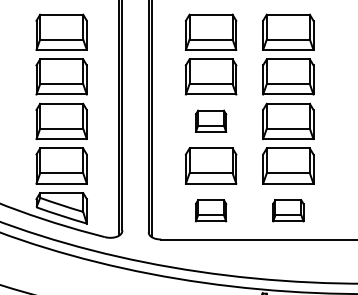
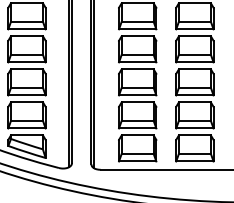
part: (210, 120) -> (137, 81), size x1.67
part: (210, 210) -> (137, 148), size x1.67
part: (288, 210) -> (195, 148), size x1.67

